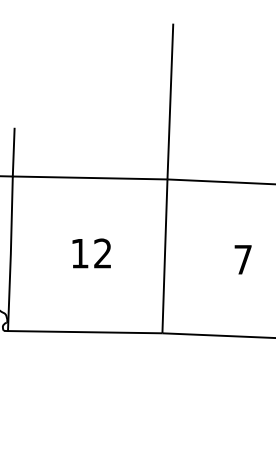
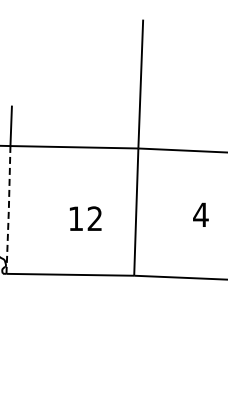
text: (91, 253) -> (85, 218), moved
line: (10, 254) -> (8, 210), solid -> dashed
text: (242, 259) -> (200, 214), 7 -> 4

